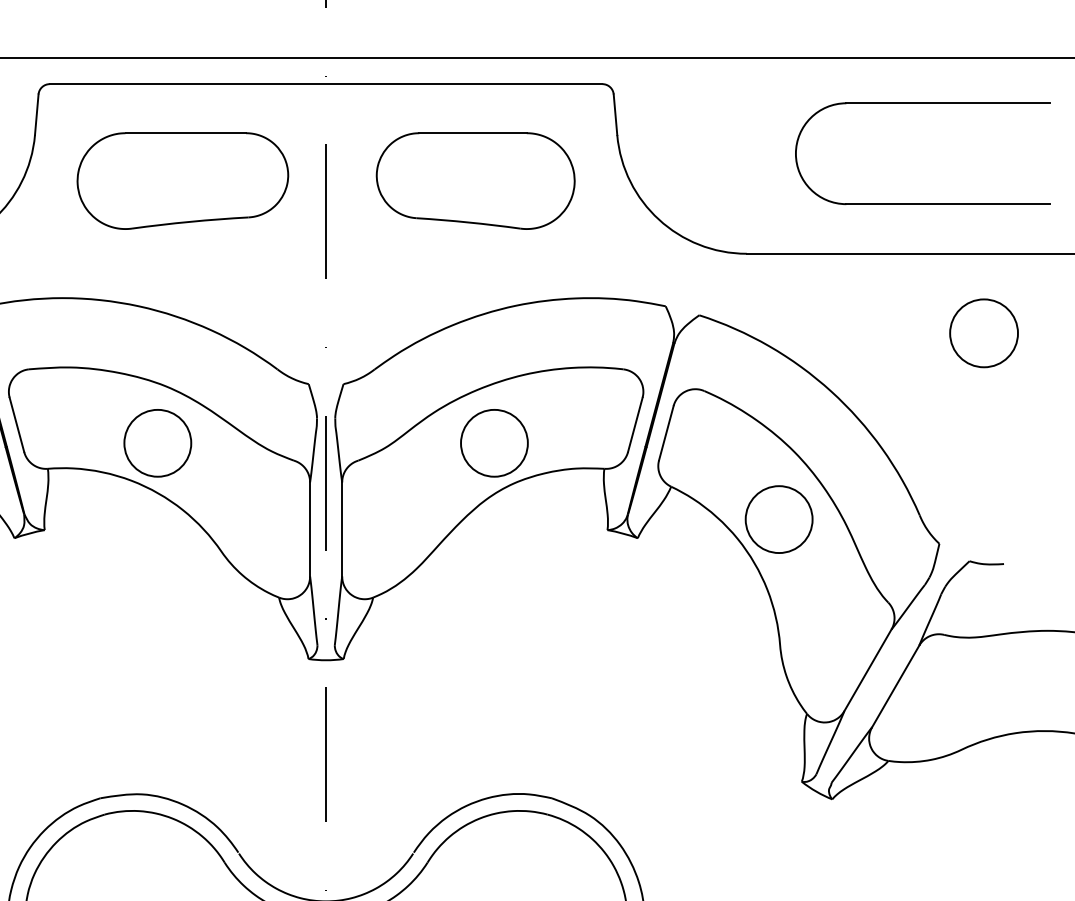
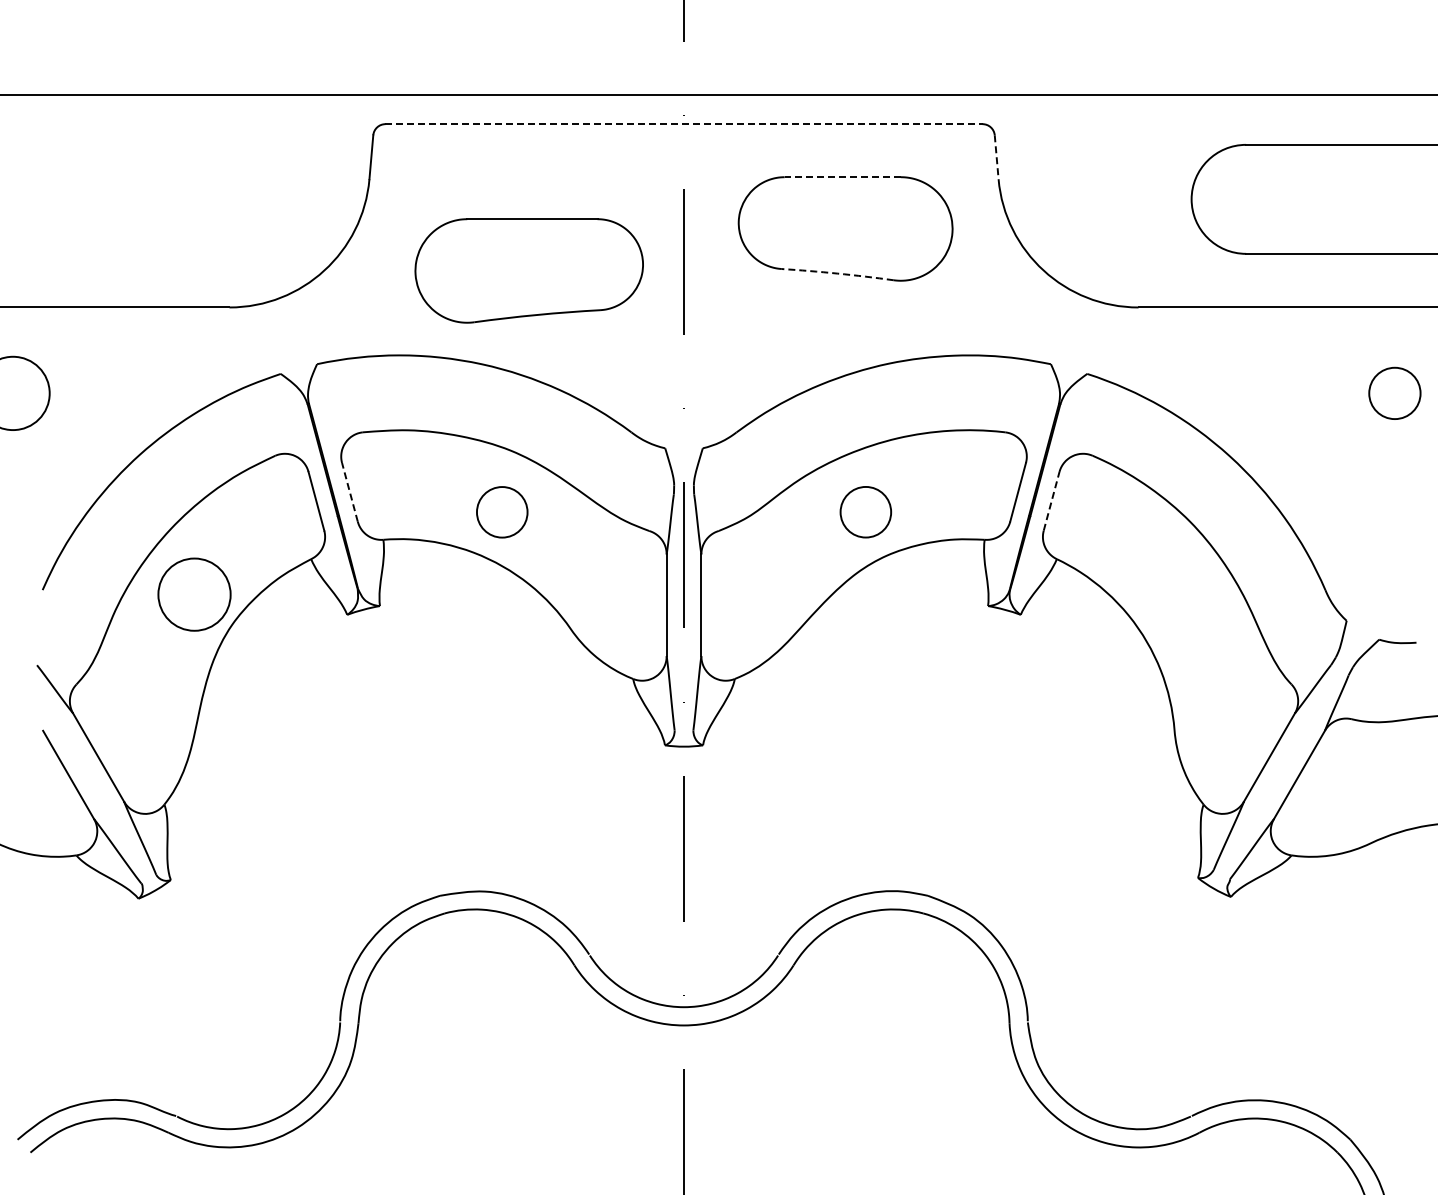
line: (326, 84) -> (684, 124), solid -> dashed
line: (615, 114) -> (996, 157), solid -> dashed
line: (472, 133) -> (842, 177), solid -> dashed
part: (182, 180) -> (528, 270), moved
arc: (468, 222) -> (837, 273), solid -> dashed
circle: (983, 333) -> (1394, 393), size x0.7
line: (16, 424) -> (349, 491), solid -> dashed
line: (666, 432) -> (1051, 500), solid -> dashed
circle: (158, 443) -> (502, 512), size x0.7
circle: (494, 443) -> (865, 512), size x0.7
circle: (779, 519) -> (1173, 594), removed

